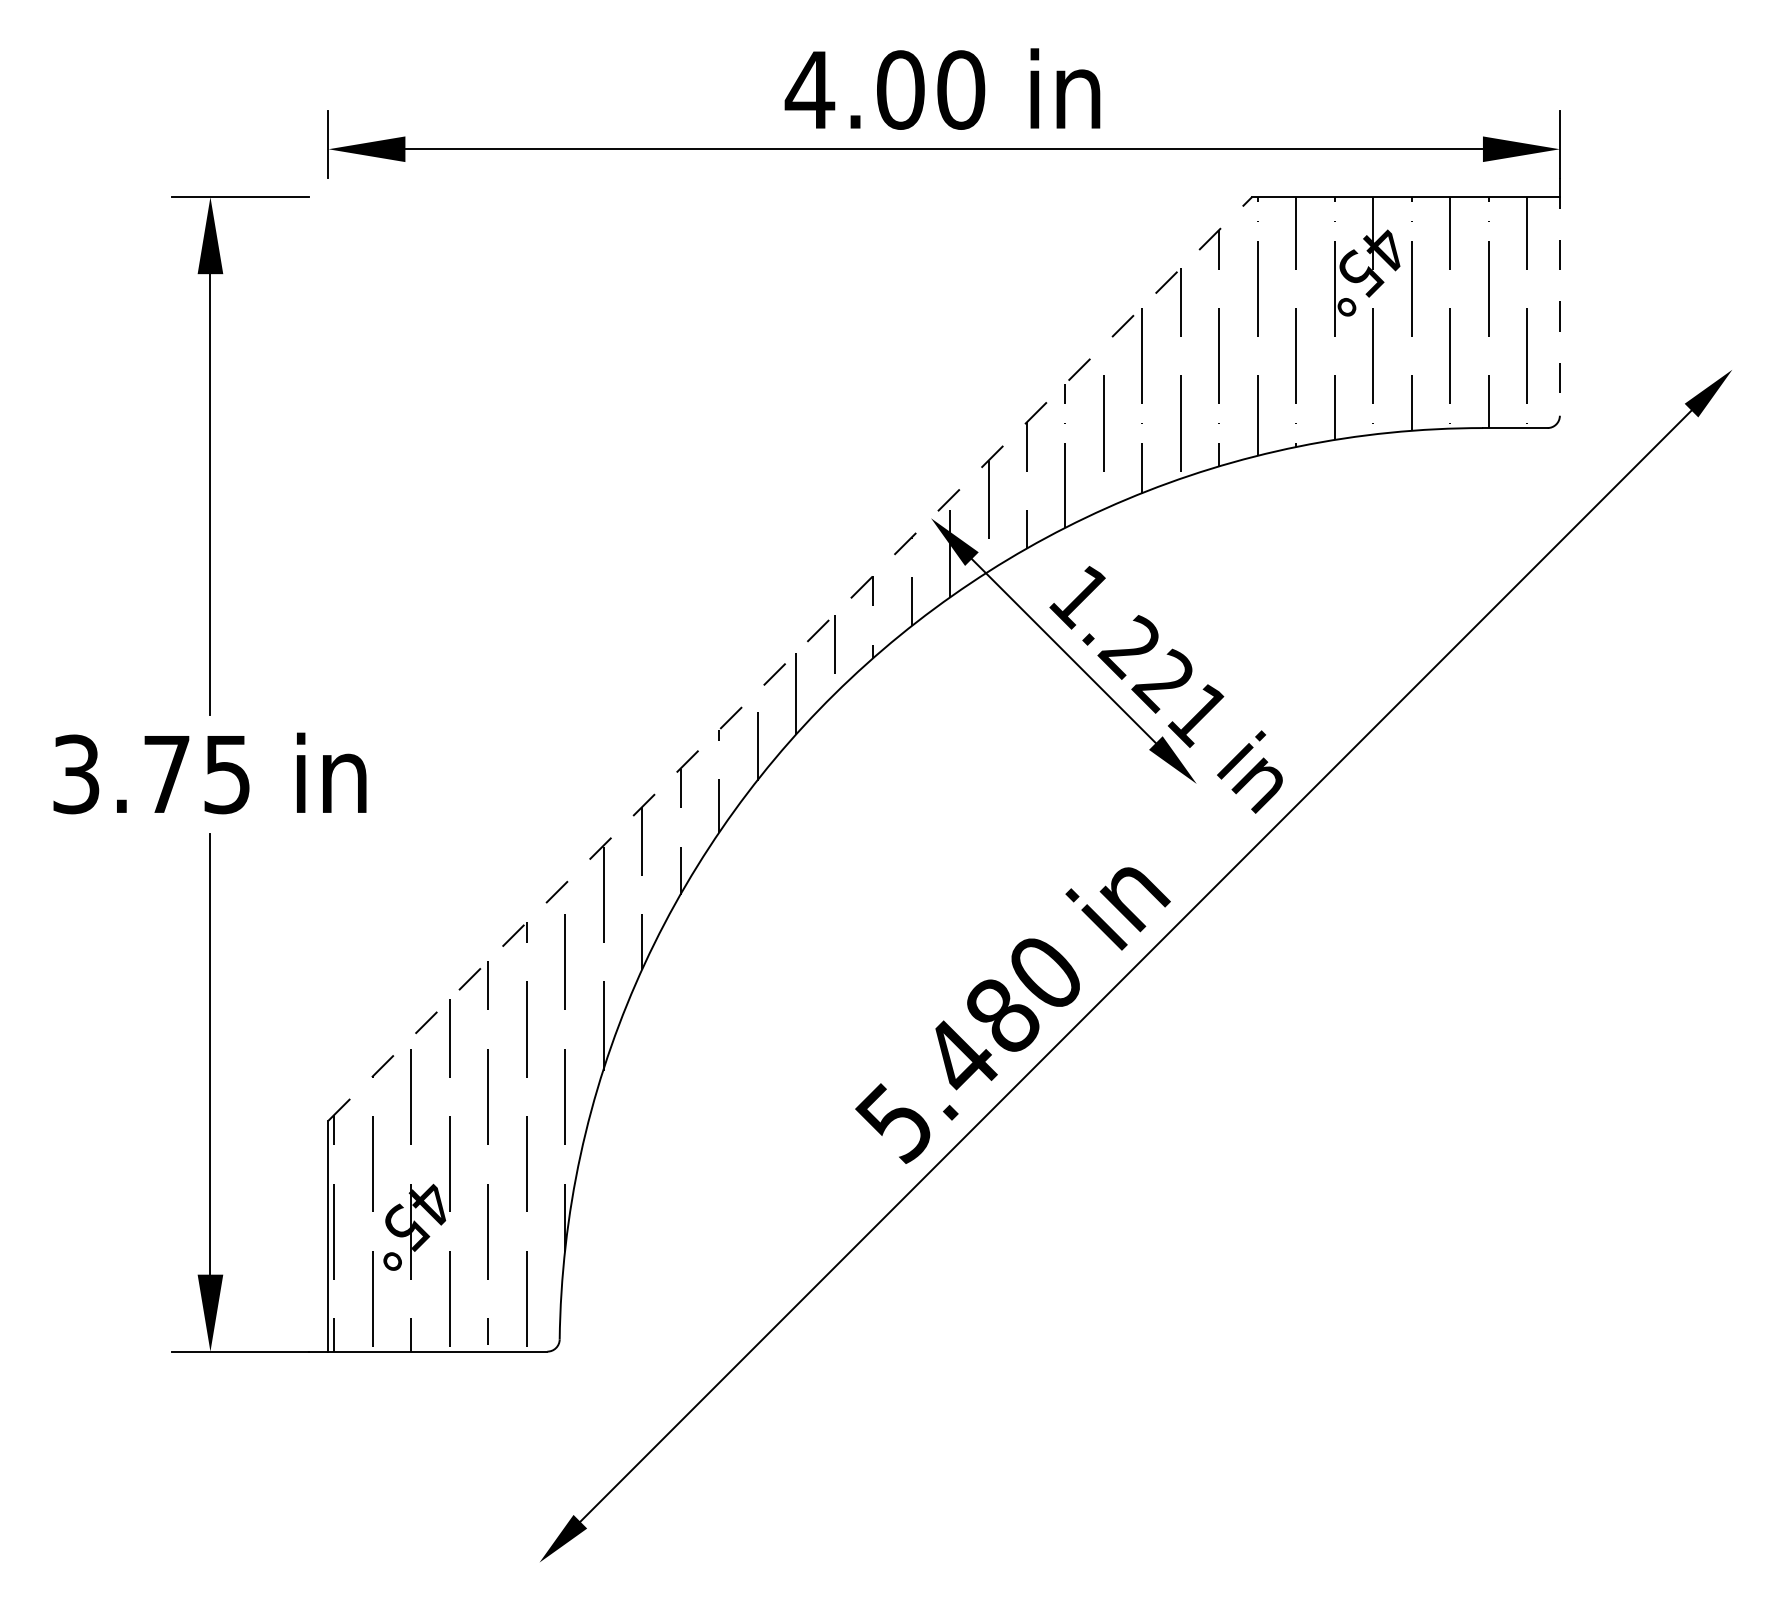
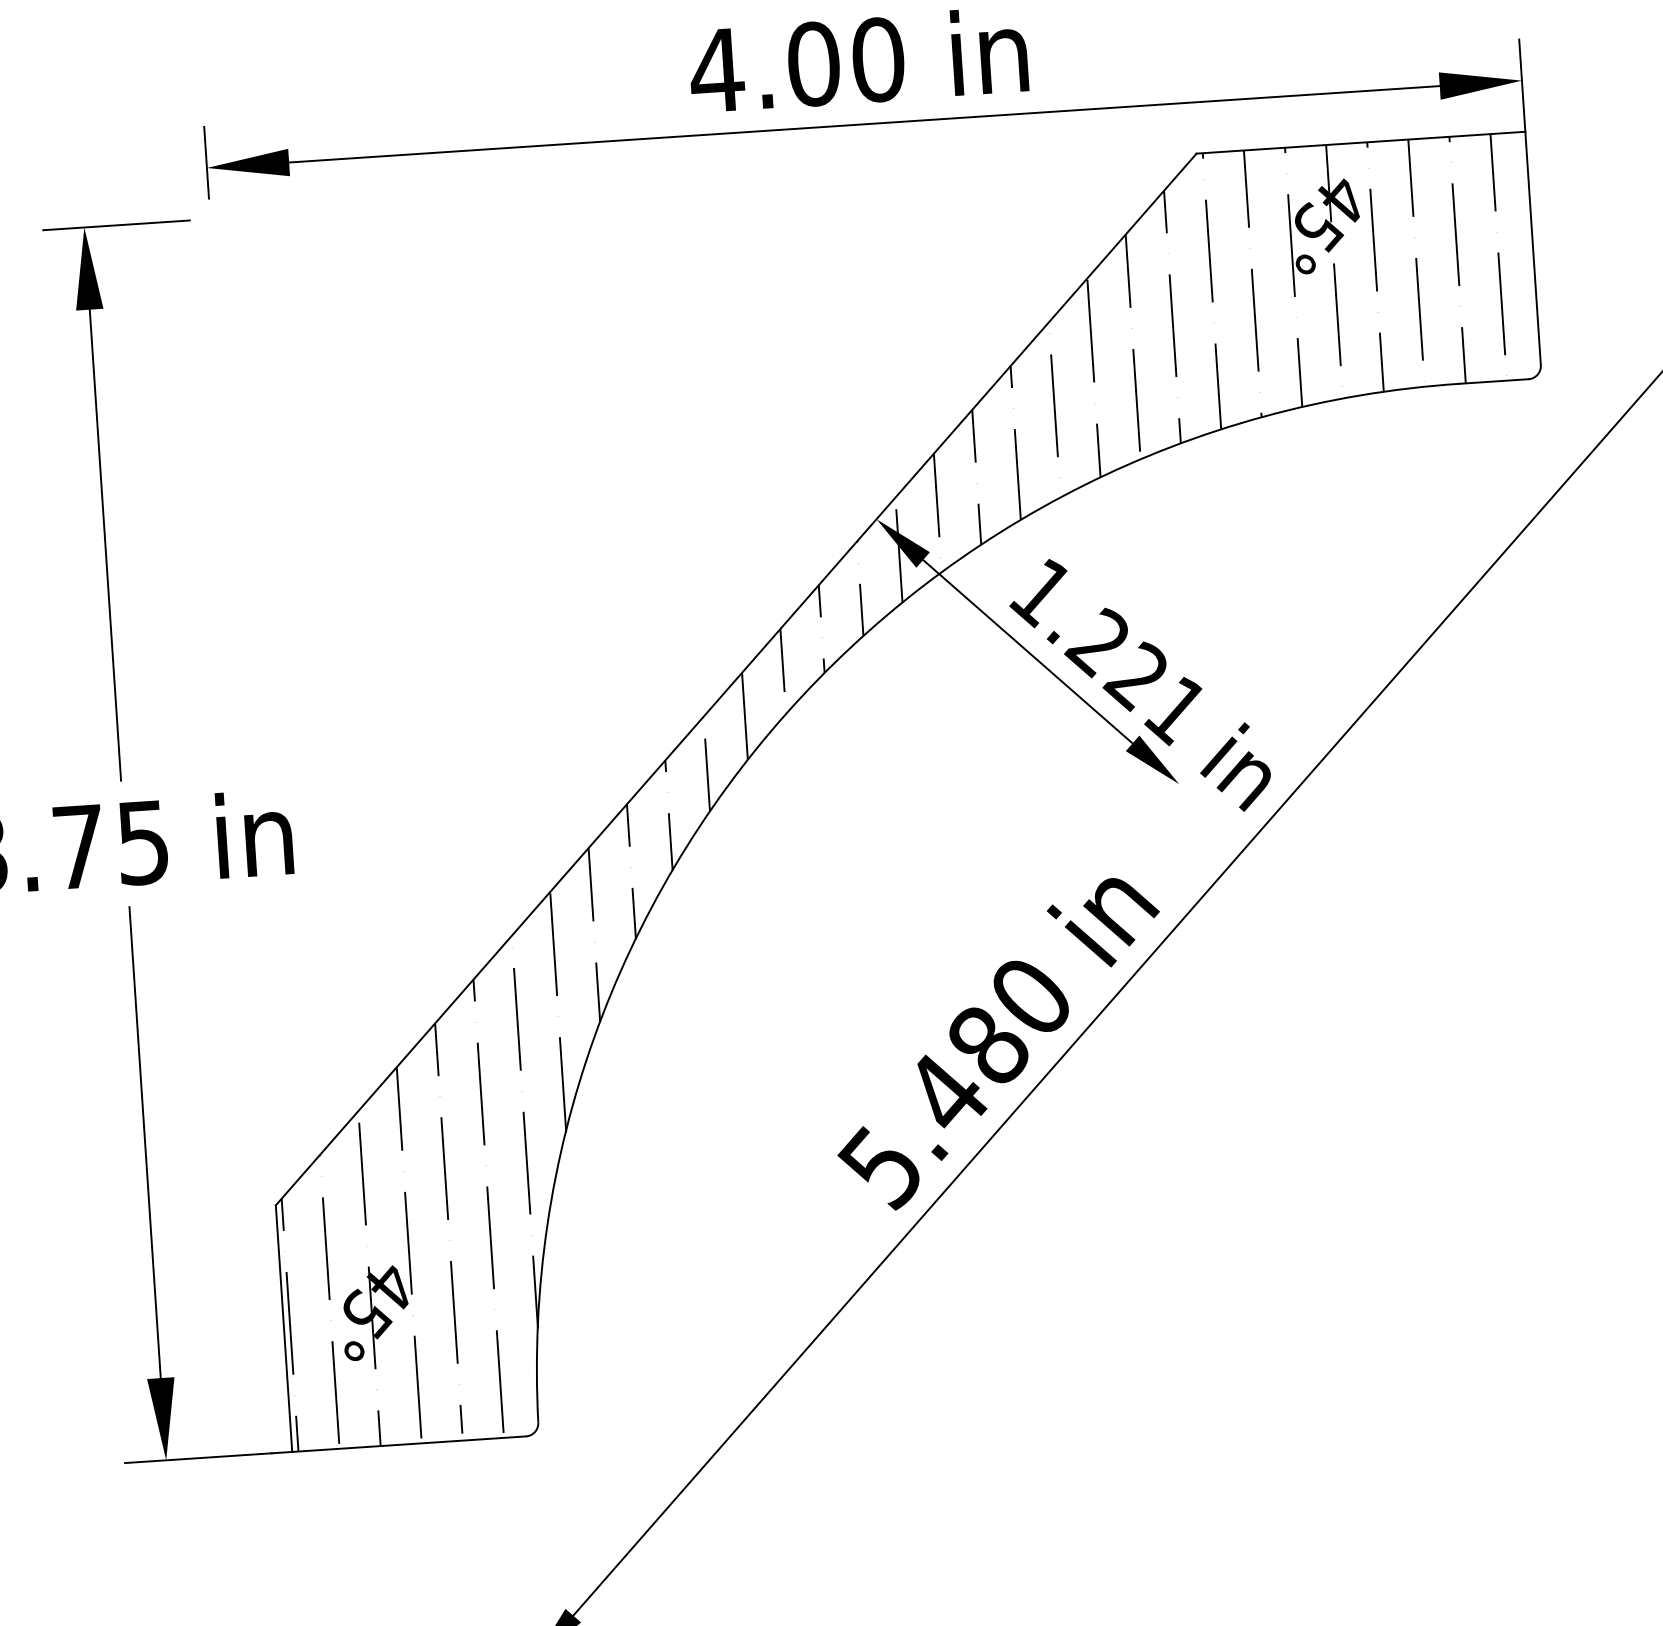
line: (1559, 296) -> (1531, 237), dashed -> solid
line: (790, 658) -> (736, 678), dashed -> solid

